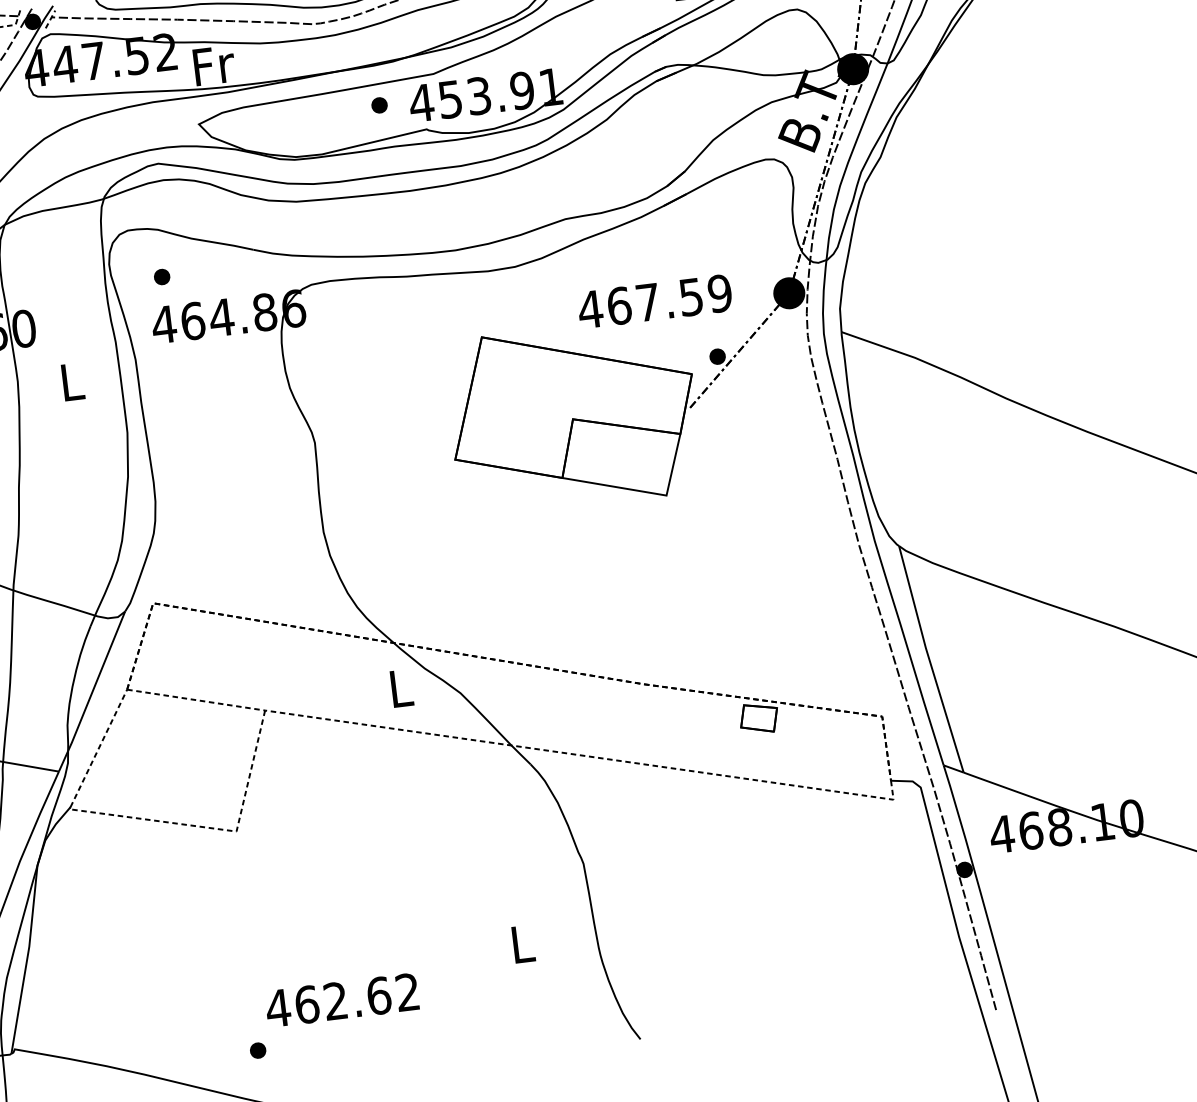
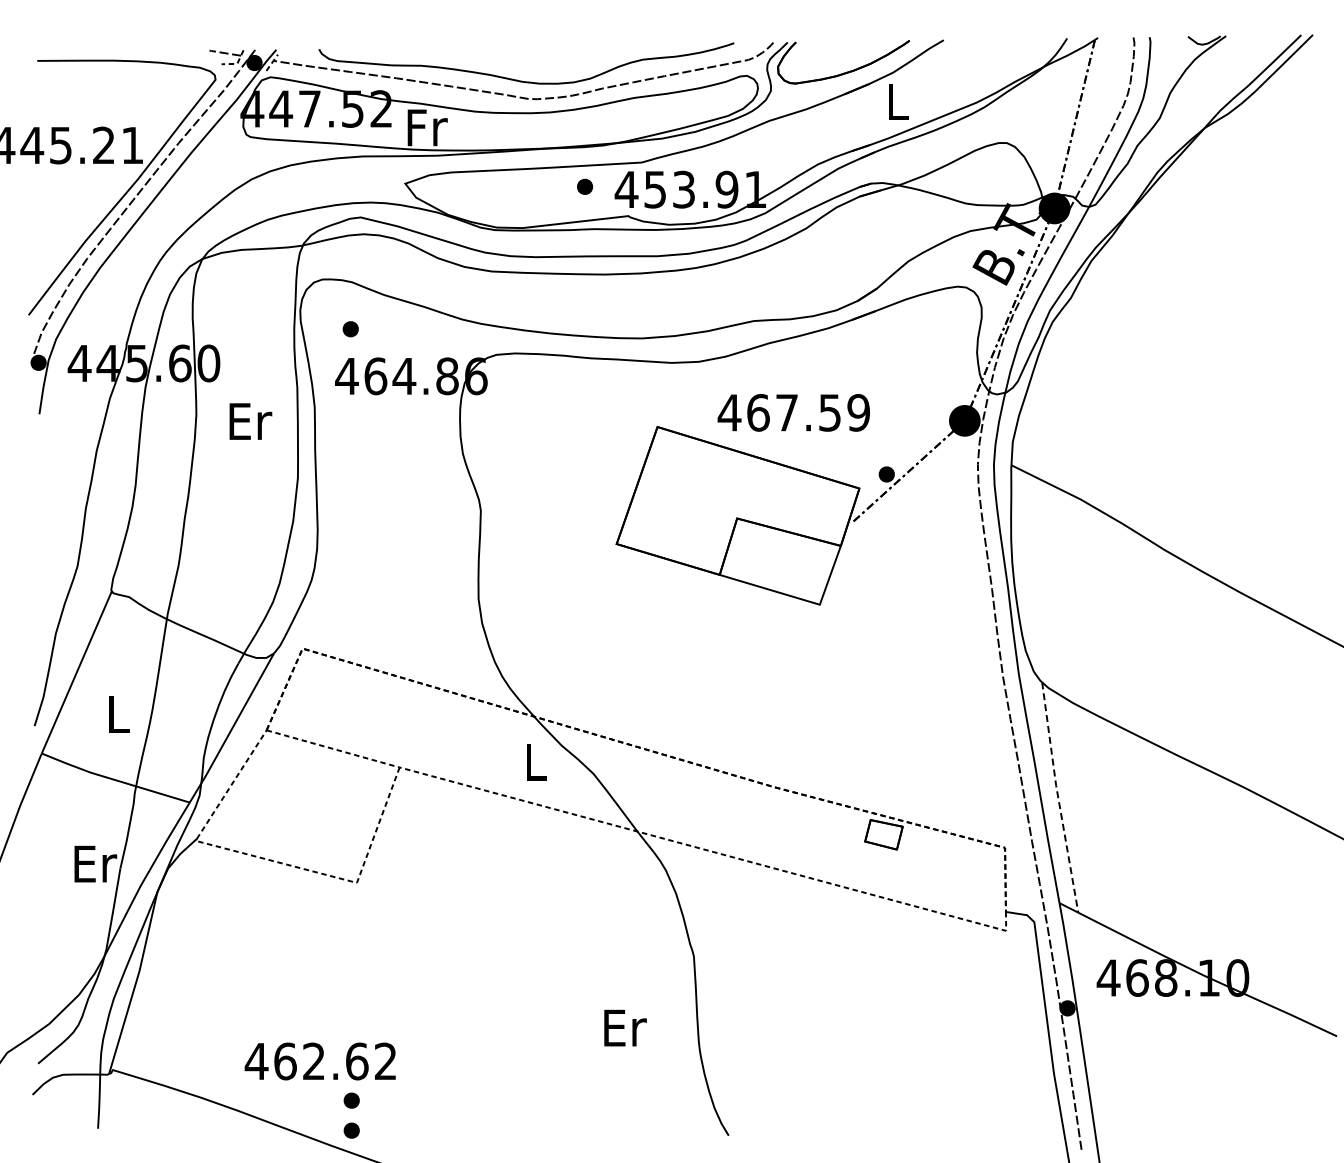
text: (654, 301) -> (793, 412), moved
text: (72, 381) -> (250, 421), L -> Er
line: (929, 659) -> (1058, 797), solid -> dashed
text: (523, 943) -> (625, 1027), L -> Er
text: (341, 1000) -> (319, 1061), moved
part: (261, 1080) -> (351, 1130), added

